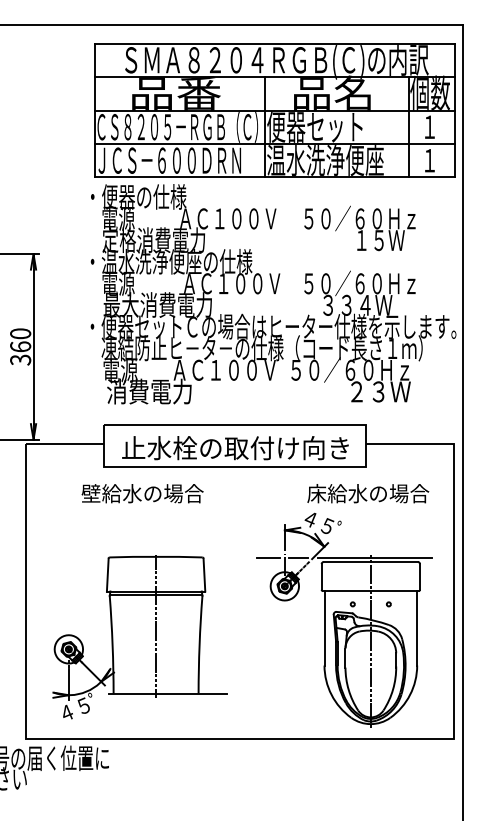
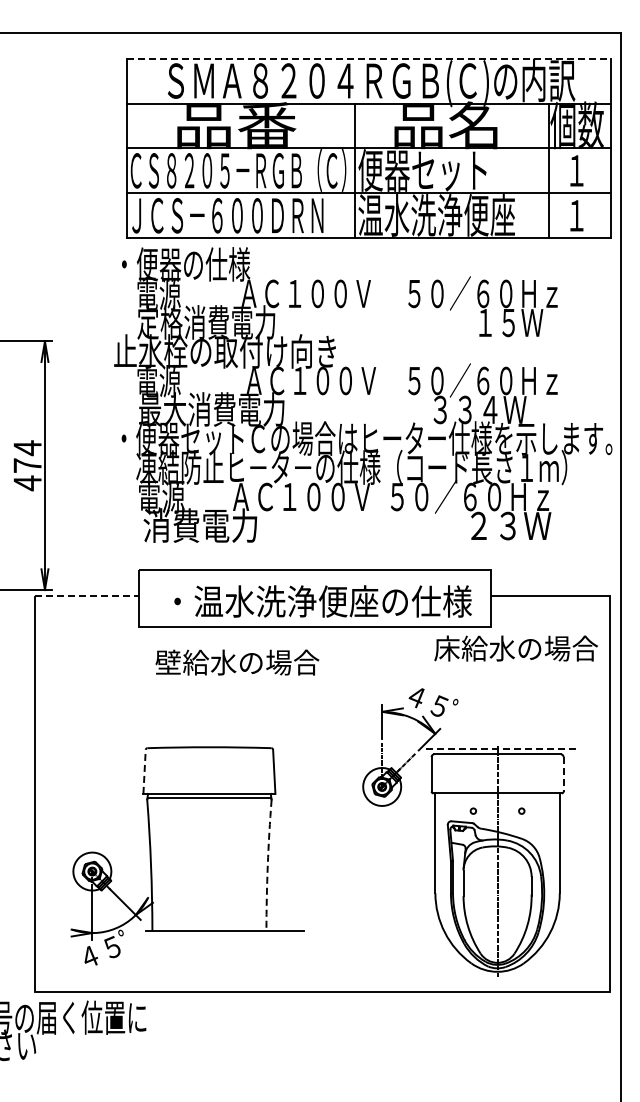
line: (275, 43) -> (369, 58), solid -> dashed
text: (168, 261) -> (226, 351), ・温水洗浄便座の仕様 -> 止水栓の取付け向き
text: (20, 346) -> (27, 465), 360 -> 474
line: (65, 443) -> (87, 595), solid -> dashed
text: (236, 448) -> (317, 601), 止水栓の取付け向き -> ・温水洗浄便座の仕様
text: (142, 493) -> (237, 662), moved
text: (367, 493) -> (515, 648), moved
line: (267, 557) -> (359, 748), removed
line: (297, 557) -> (399, 748), removed
line: (375, 557) -> (503, 748), solid -> dashed
line: (107, 574) -> (144, 771), solid -> dashed
line: (419, 577) -> (563, 774), solid -> dashed
line: (156, 626) -> (209, 840), removed
arc: (199, 644) -> (267, 865), solid -> dashed

